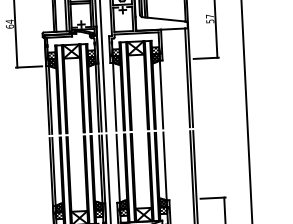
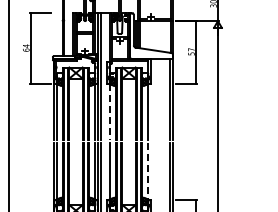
line: (114, 97) -> (109, 112), solid -> dashed
line: (165, 167) -> (148, 172), solid -> dashed

